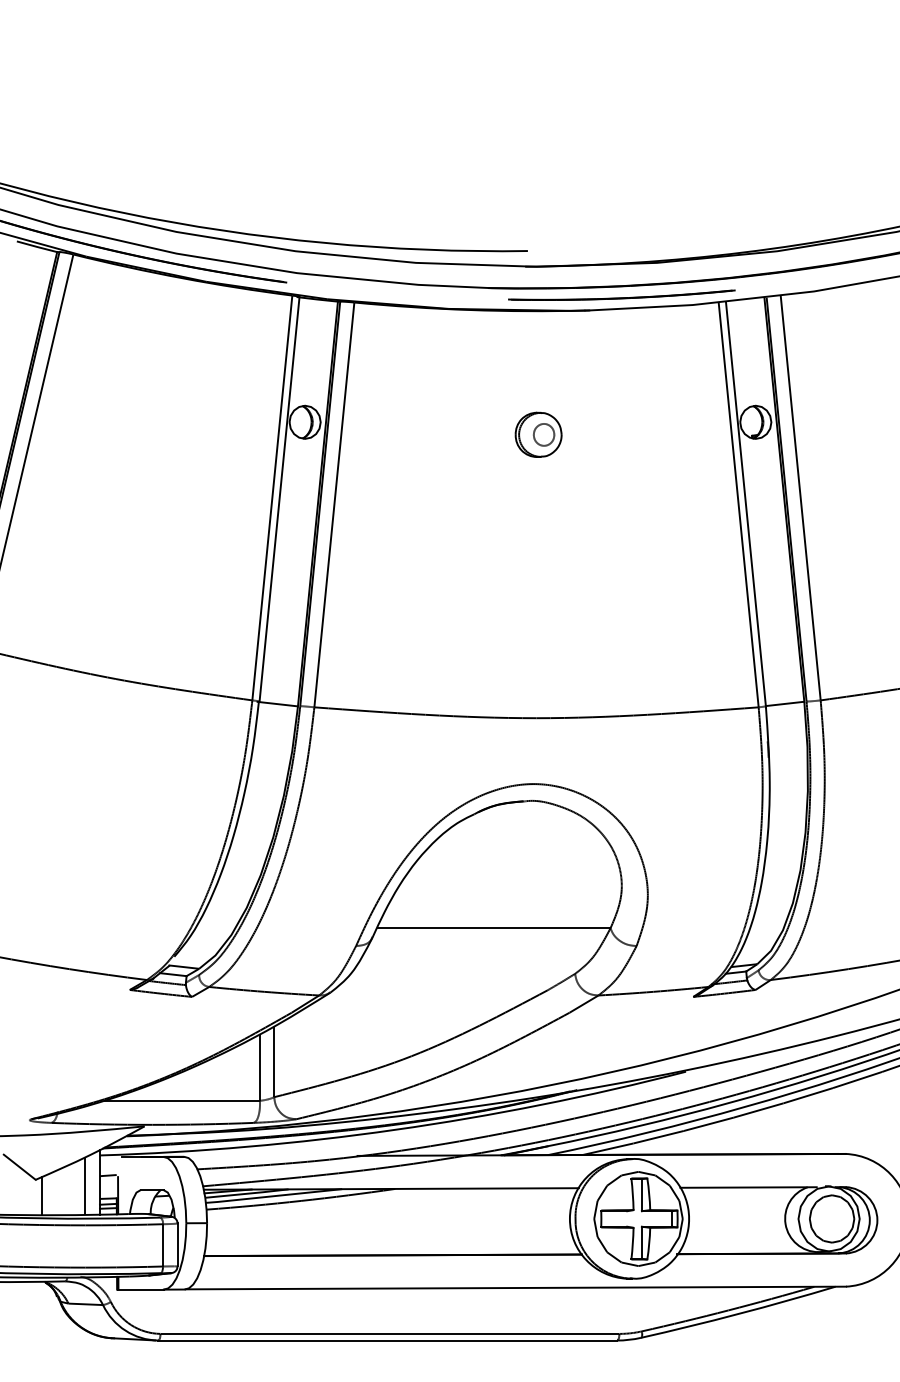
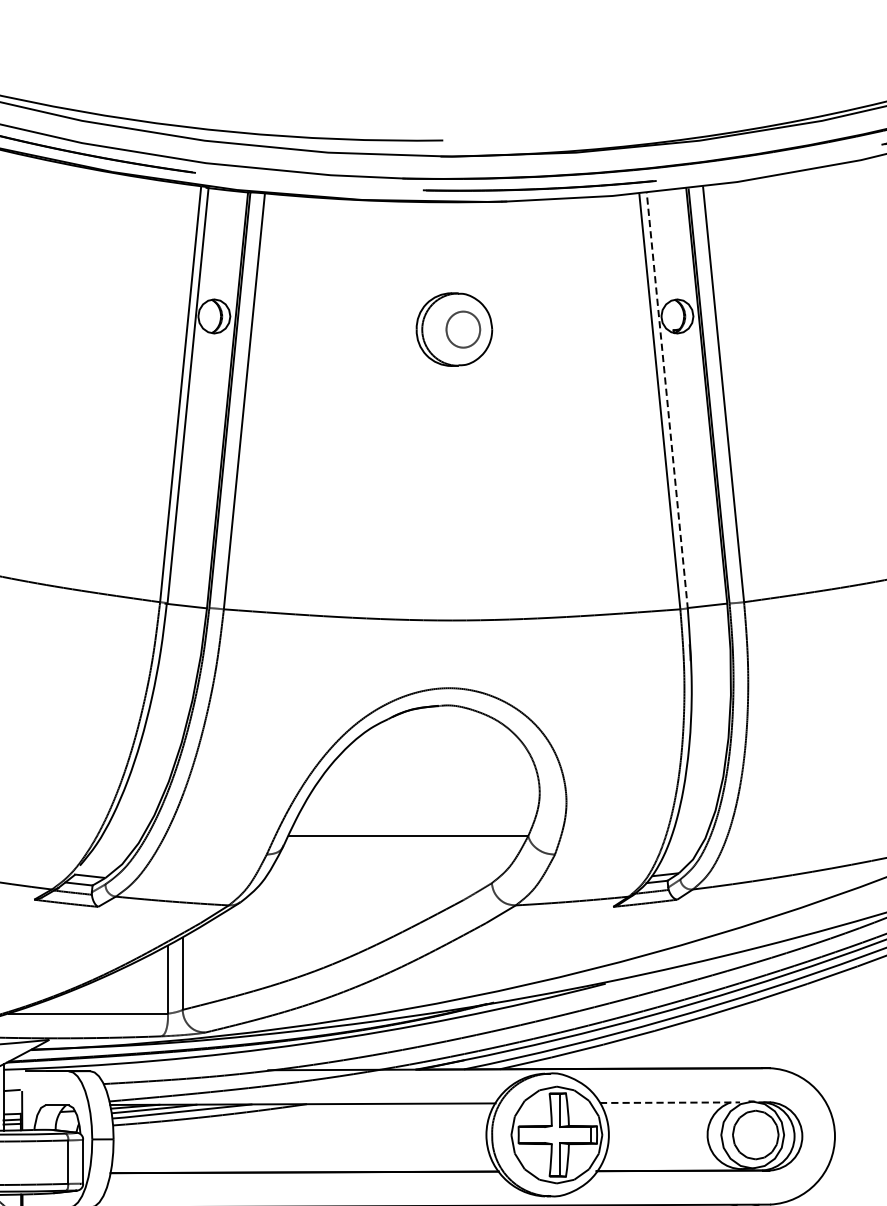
part: (538, 434) -> (454, 328), size x1.6
line: (746, 504) -> (667, 400), solid -> dashed
line: (749, 1187) -> (670, 1102), solid -> dashed

